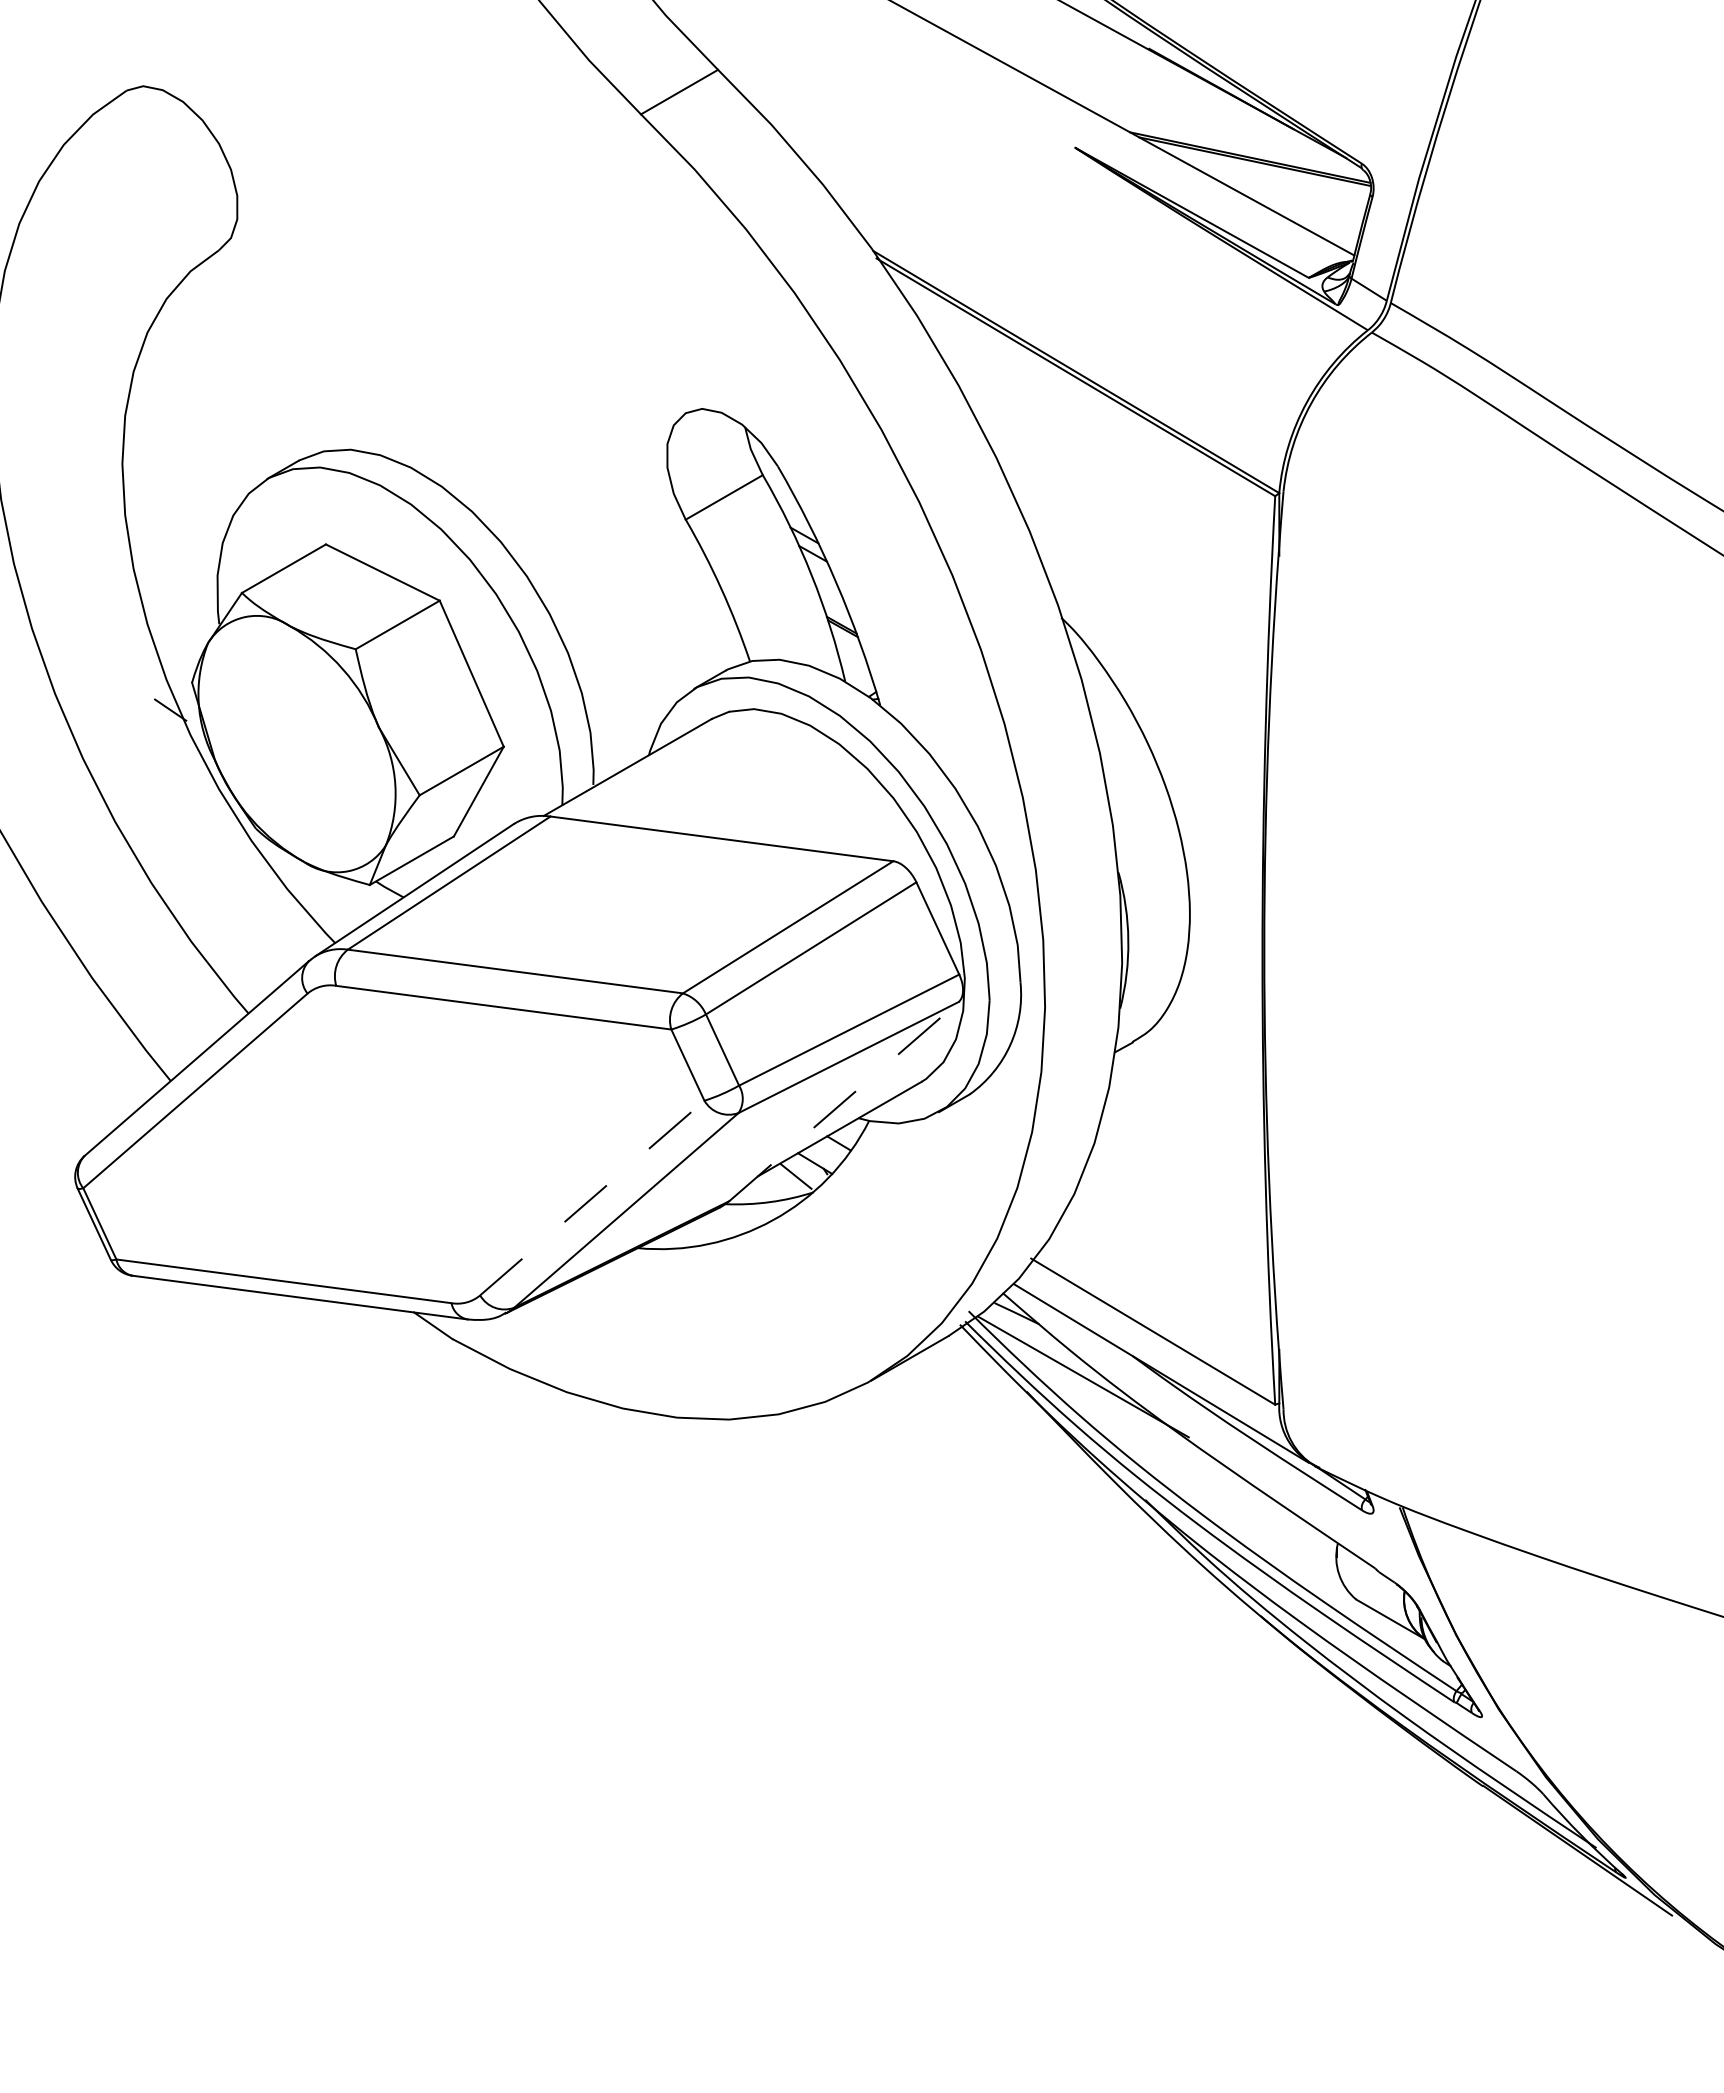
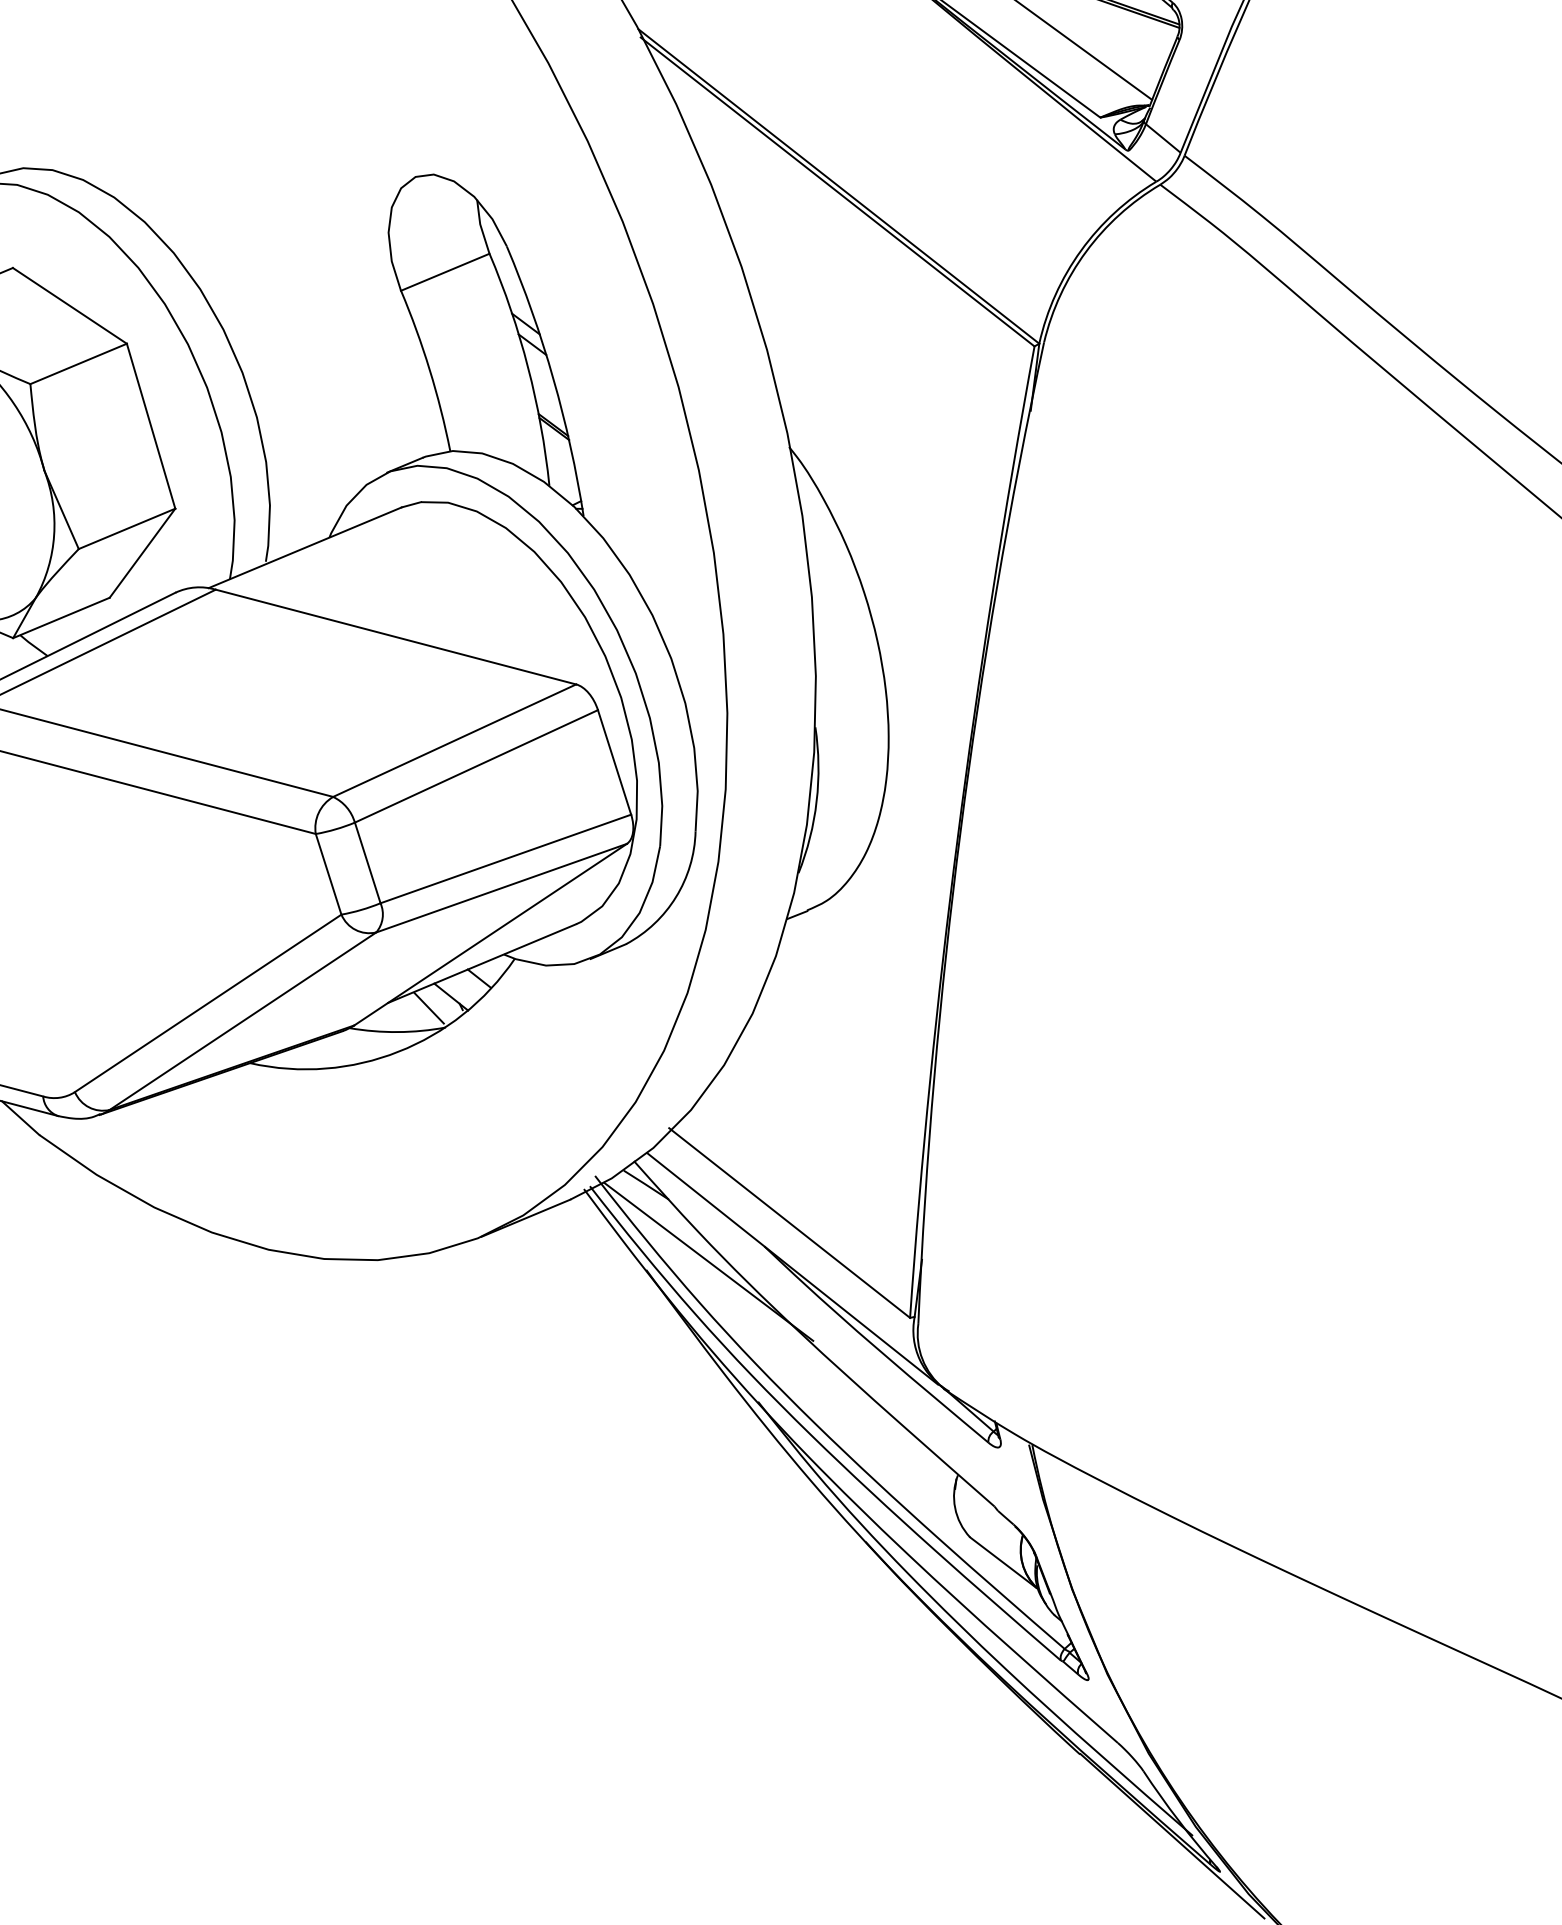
line: (844, 1101) -> (491, 934), dashed -> solid
line: (592, 1197) -> (208, 1002), dashed -> solid

